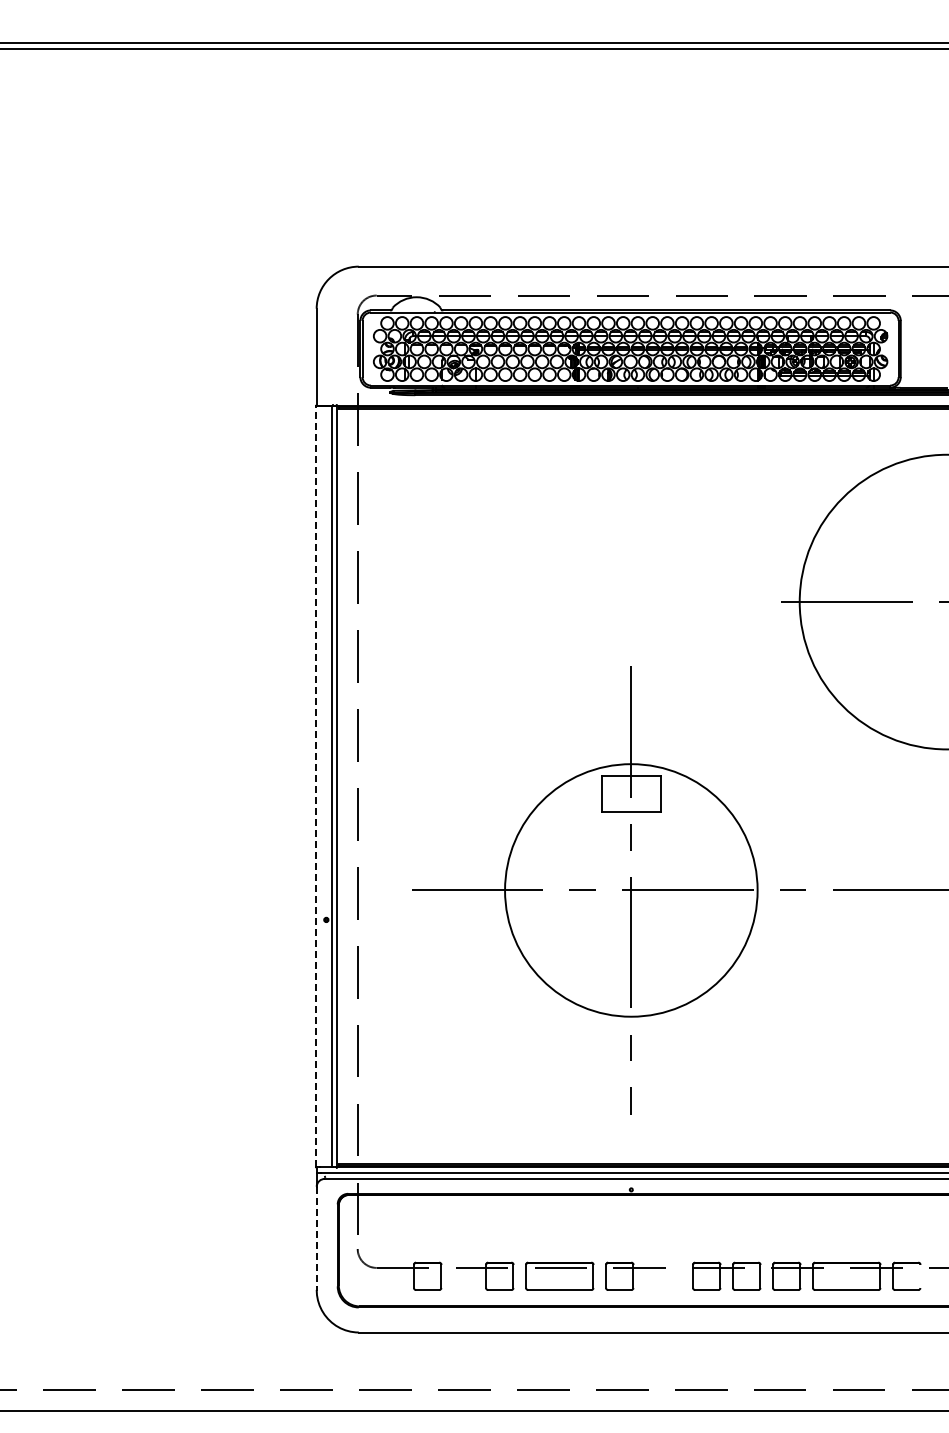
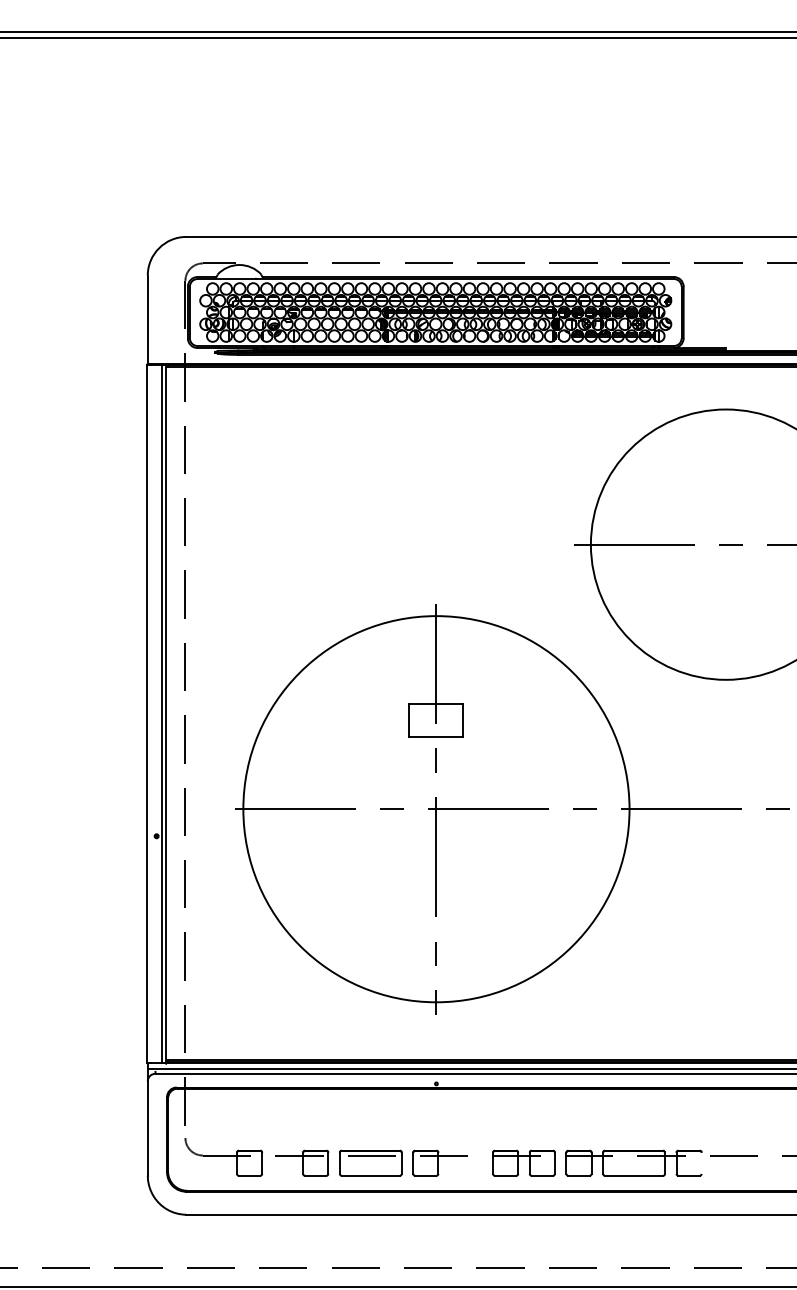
line: (315, 786) -> (146, 713), dashed -> solid
circle: (630, 889) -> (435, 808), size x1.67
line: (316, 1237) -> (147, 1127), dashed -> solid

